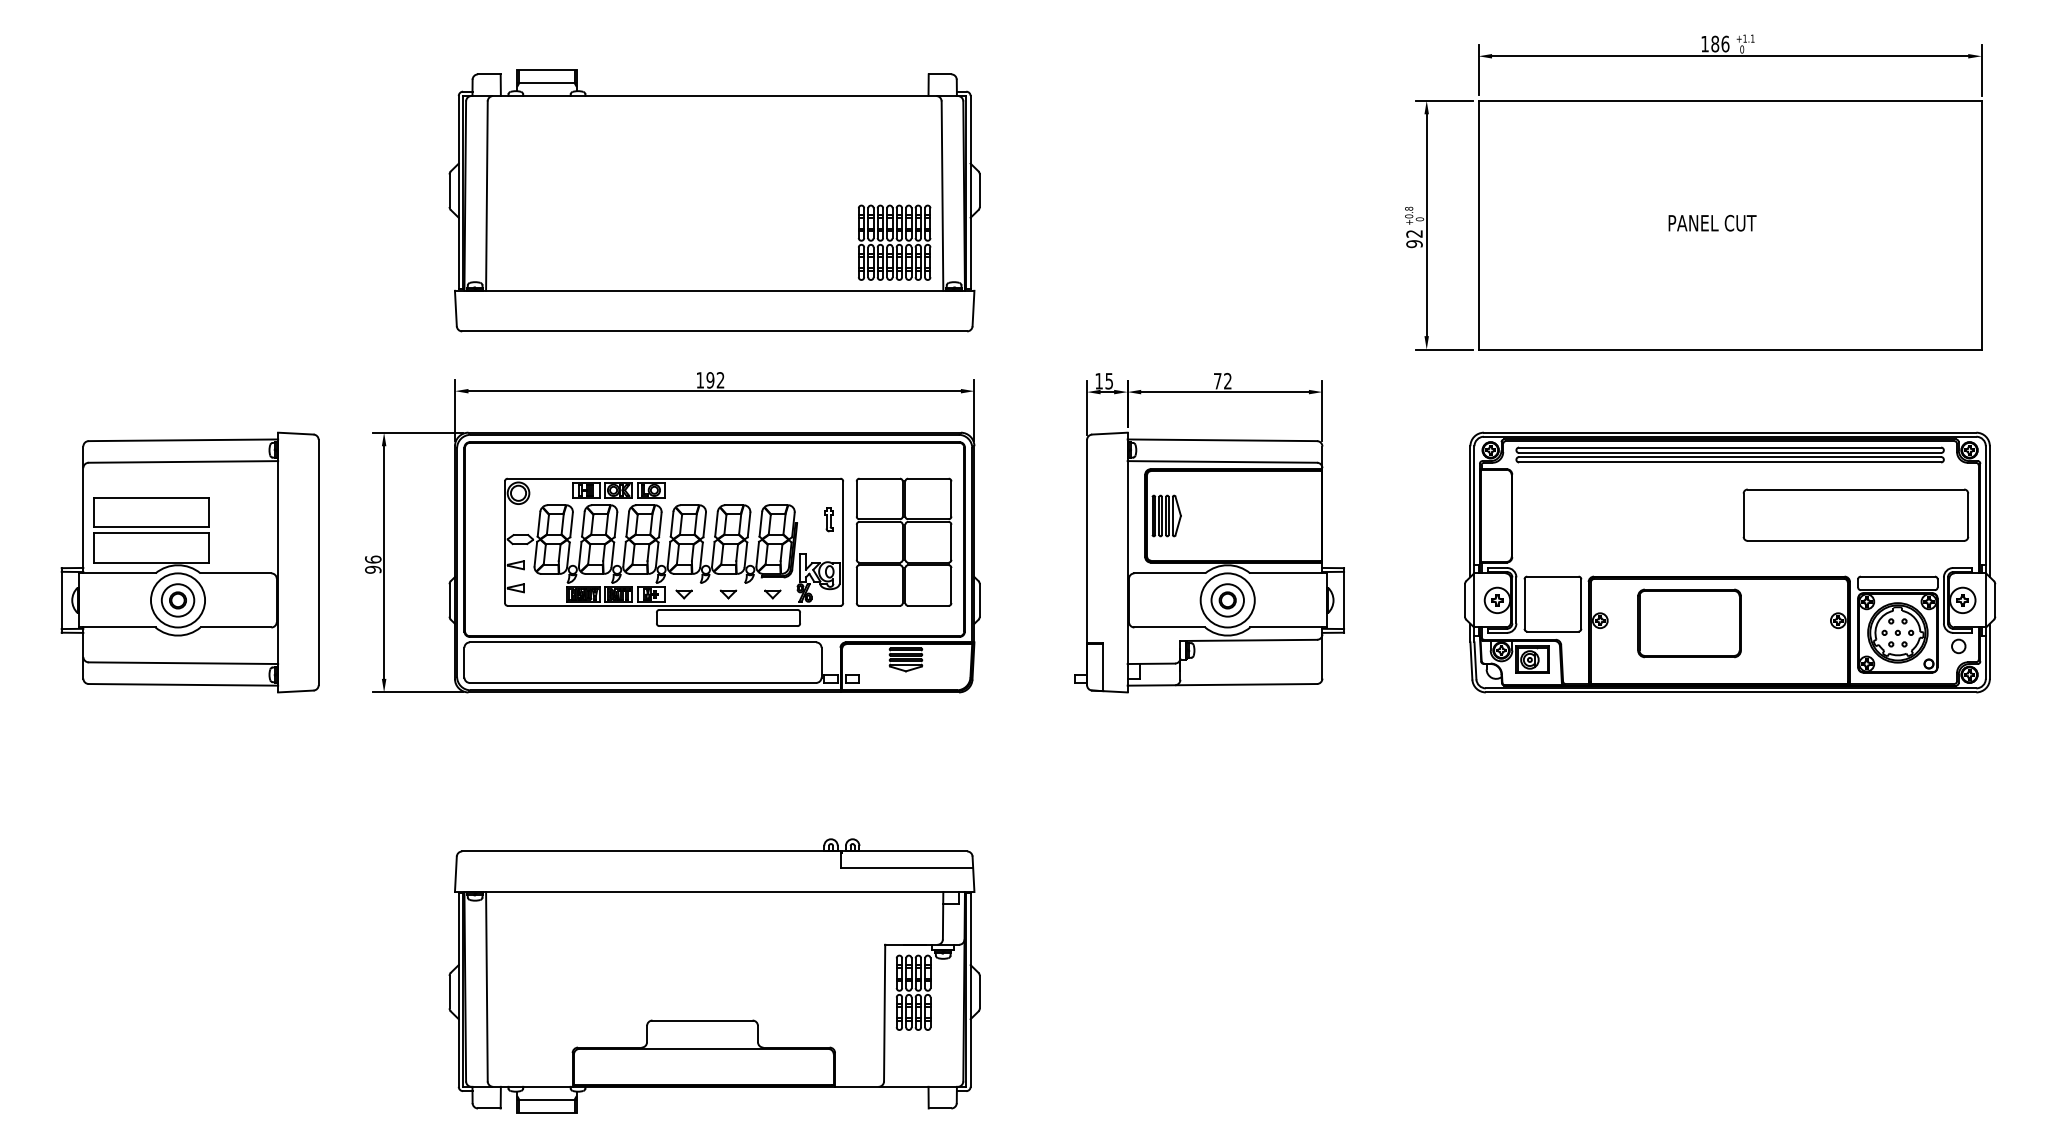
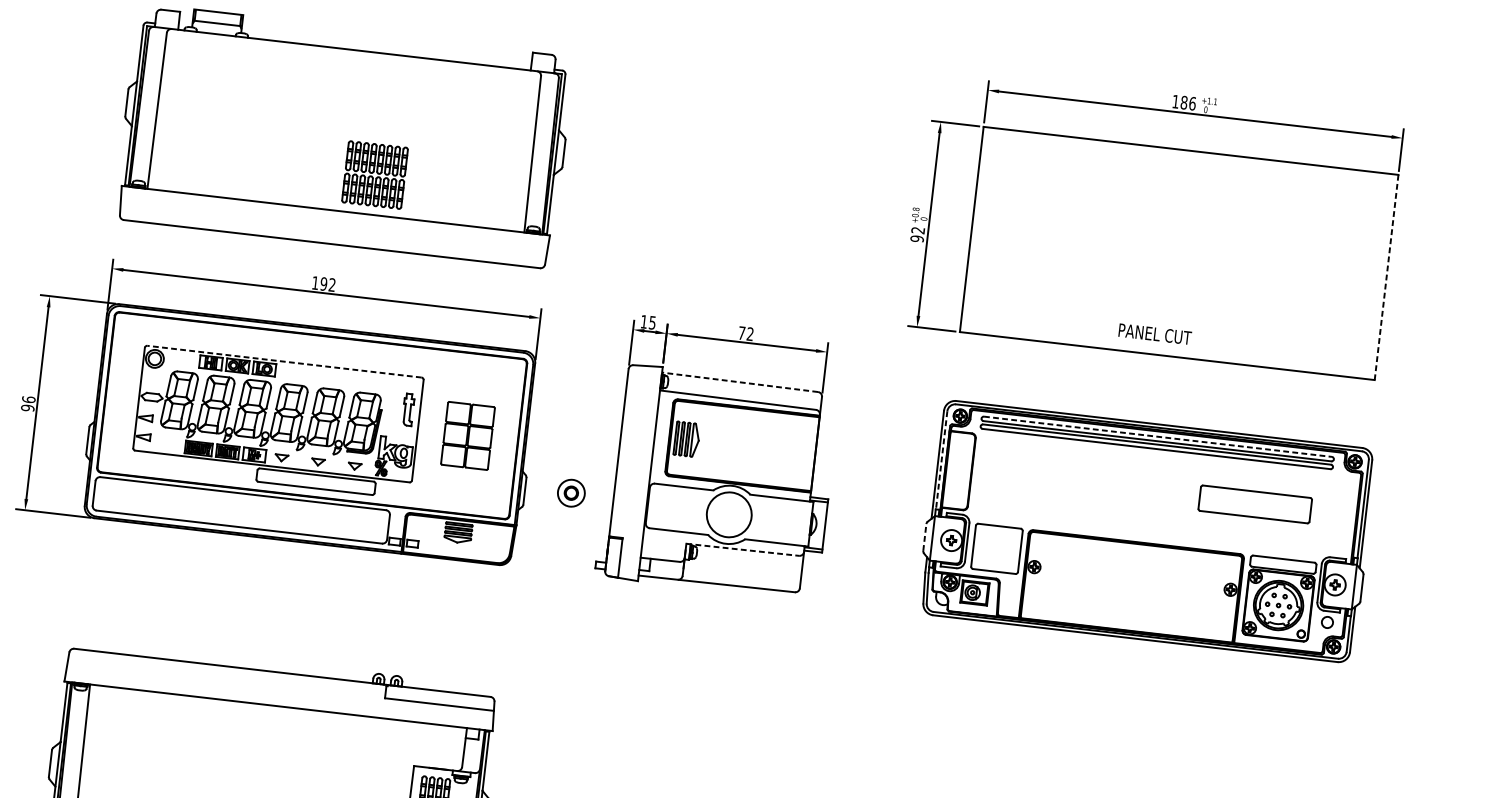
text: (1712, 222) -> (1155, 333), moved
line: (1981, 225) -> (1386, 277), solid -> dashed
part: (894, 242) -> (374, 174), moved
line: (1222, 440) -> (740, 382), solid -> dashed
line: (1730, 447) -> (1158, 436), solid -> dashed
line: (673, 478) -> (284, 361), solid -> dashed
line: (1474, 505) -> (941, 460), solid -> dashed
part: (1855, 514) -> (1254, 503), size x0.6
part: (828, 519) -> (407, 410), size x1.6
part: (903, 541) -> (467, 435), size x0.6
line: (1465, 599) -> (925, 536), solid -> dashed
part: (1227, 600) -> (571, 493), moved
part: (1689, 623) -> (1107, 577), removed
line: (1249, 640) -> (743, 549), solid -> dashed

